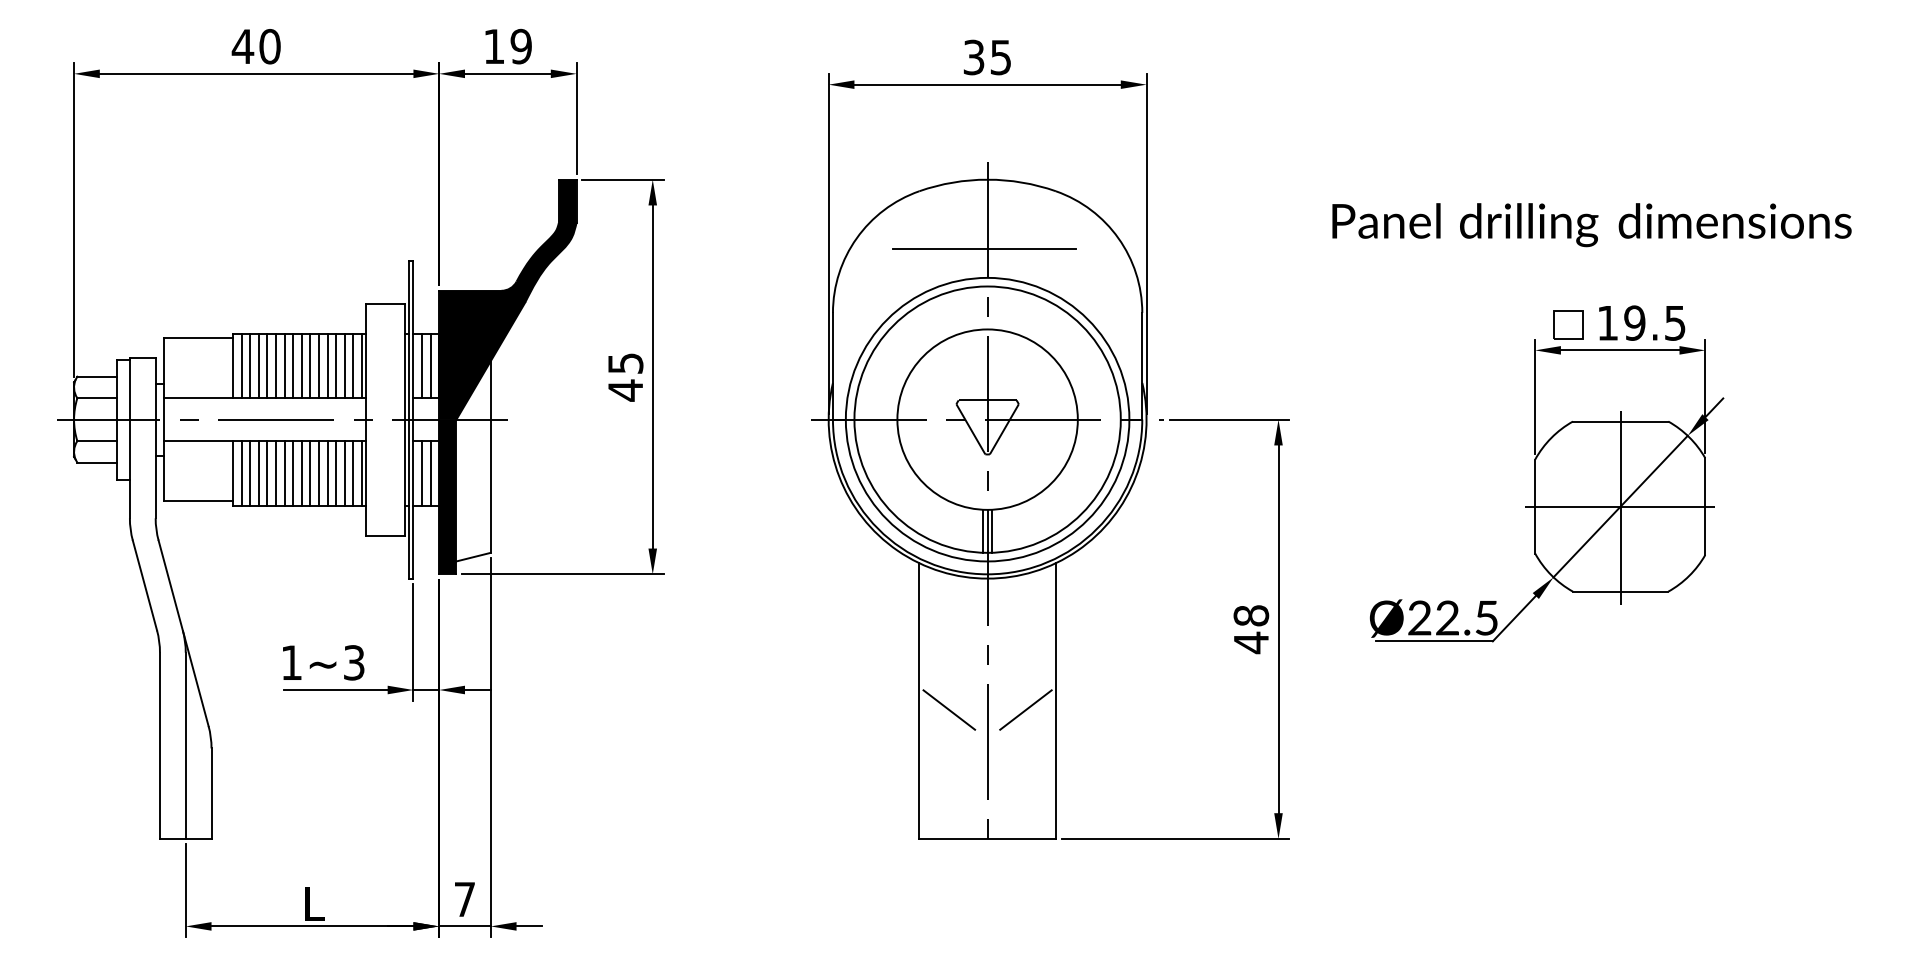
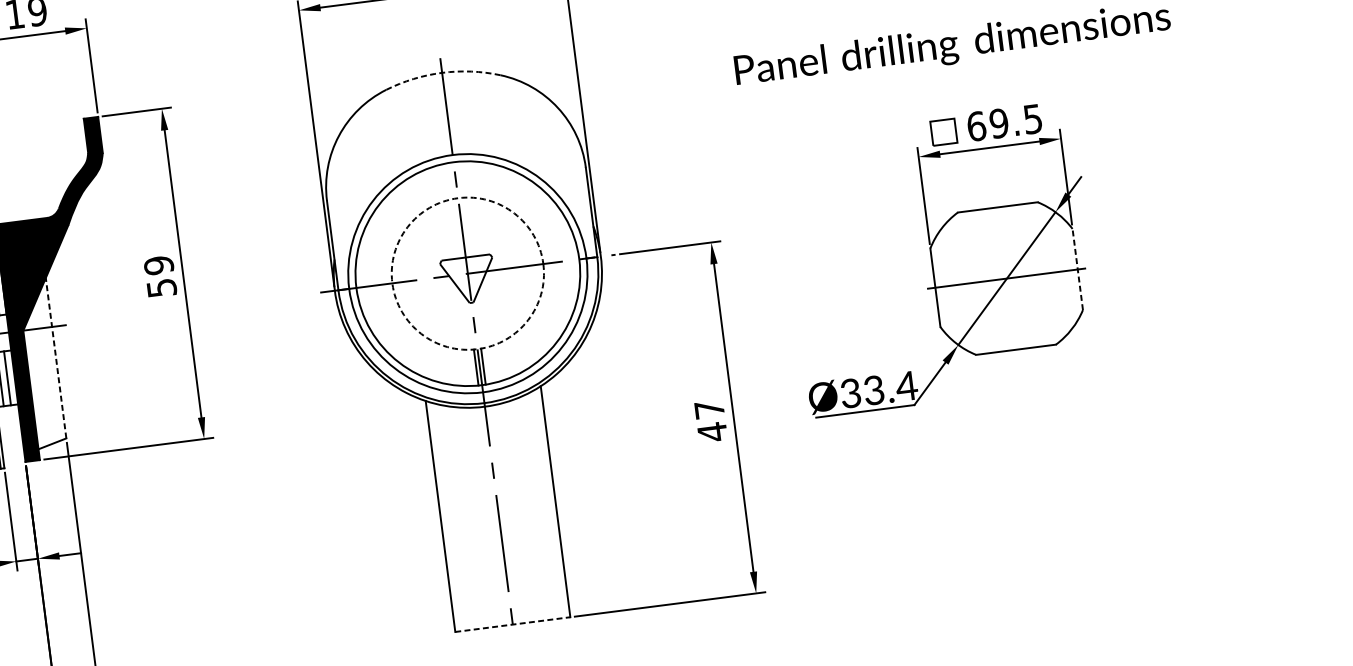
arc: (987, 179) -> (442, 72), solid -> dashed
line: (984, 249) -> (447, 131), removed
text: (1607, 322) -> (976, 125), 19.5 -> 69.5
text: (625, 377) -> (160, 277), 45 -> 59
circle: (987, 419) -> (467, 273), solid -> dashed
line: (490, 457) -> (55, 358), solid -> dashed
line: (1705, 506) -> (1077, 269), solid -> dashed
line: (1620, 508) -> (1007, 280), removed
text: (1251, 615) -> (709, 409), 48 -> 47
text: (1453, 617) -> (878, 389), Ø22.5 -> Ø33.4
line: (949, 709) -> (467, 520), removed
line: (1025, 709) -> (530, 512), removed
line: (987, 838) -> (512, 624), solid -> dashed

